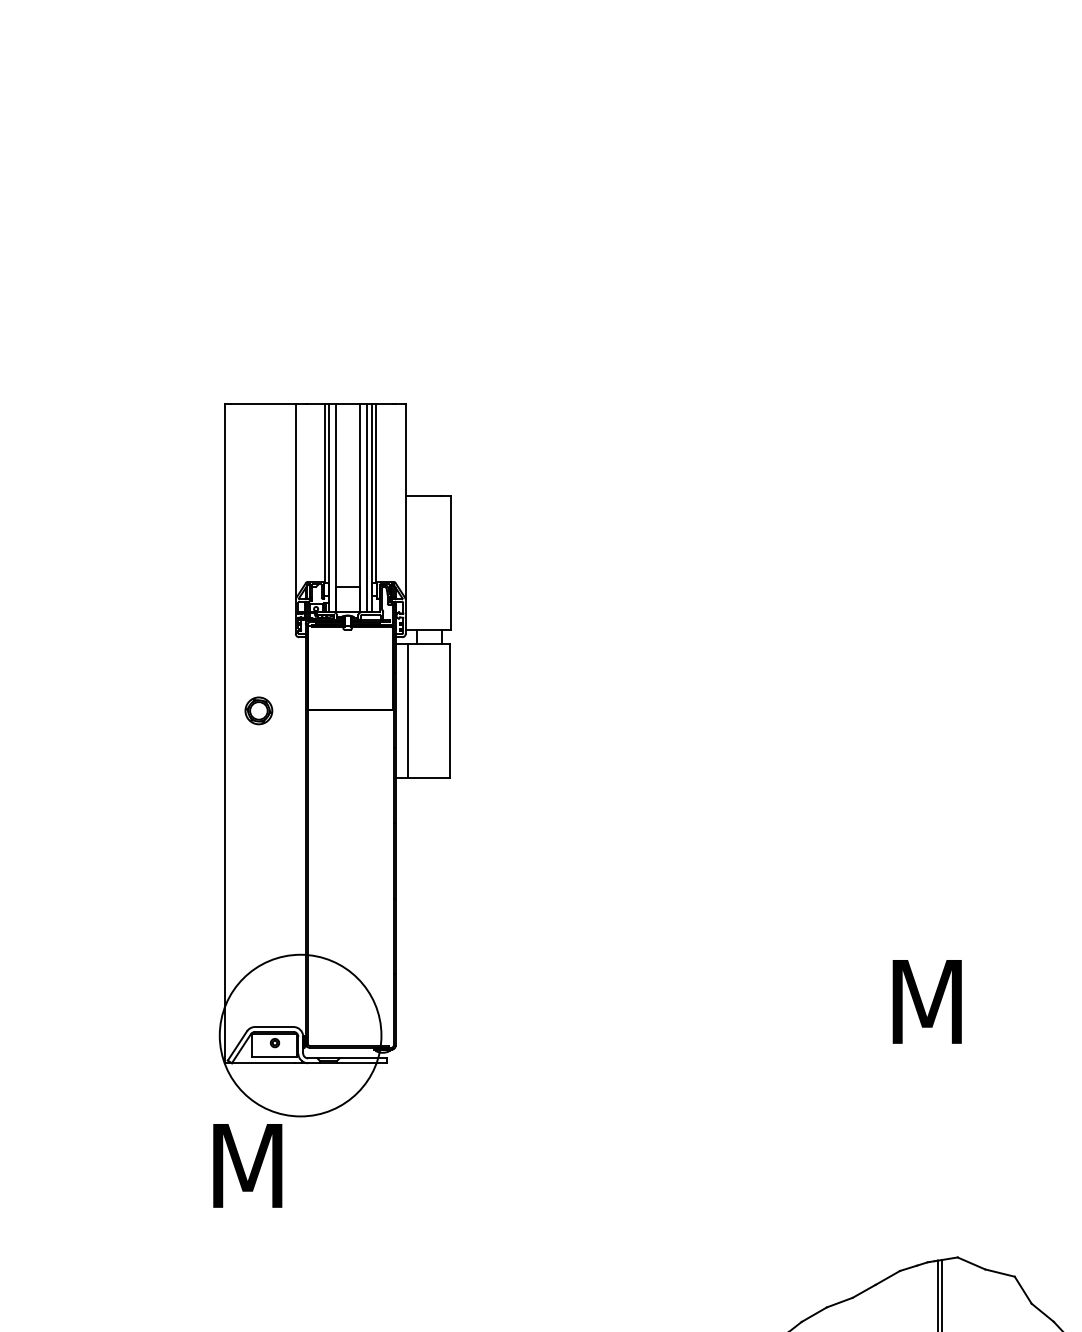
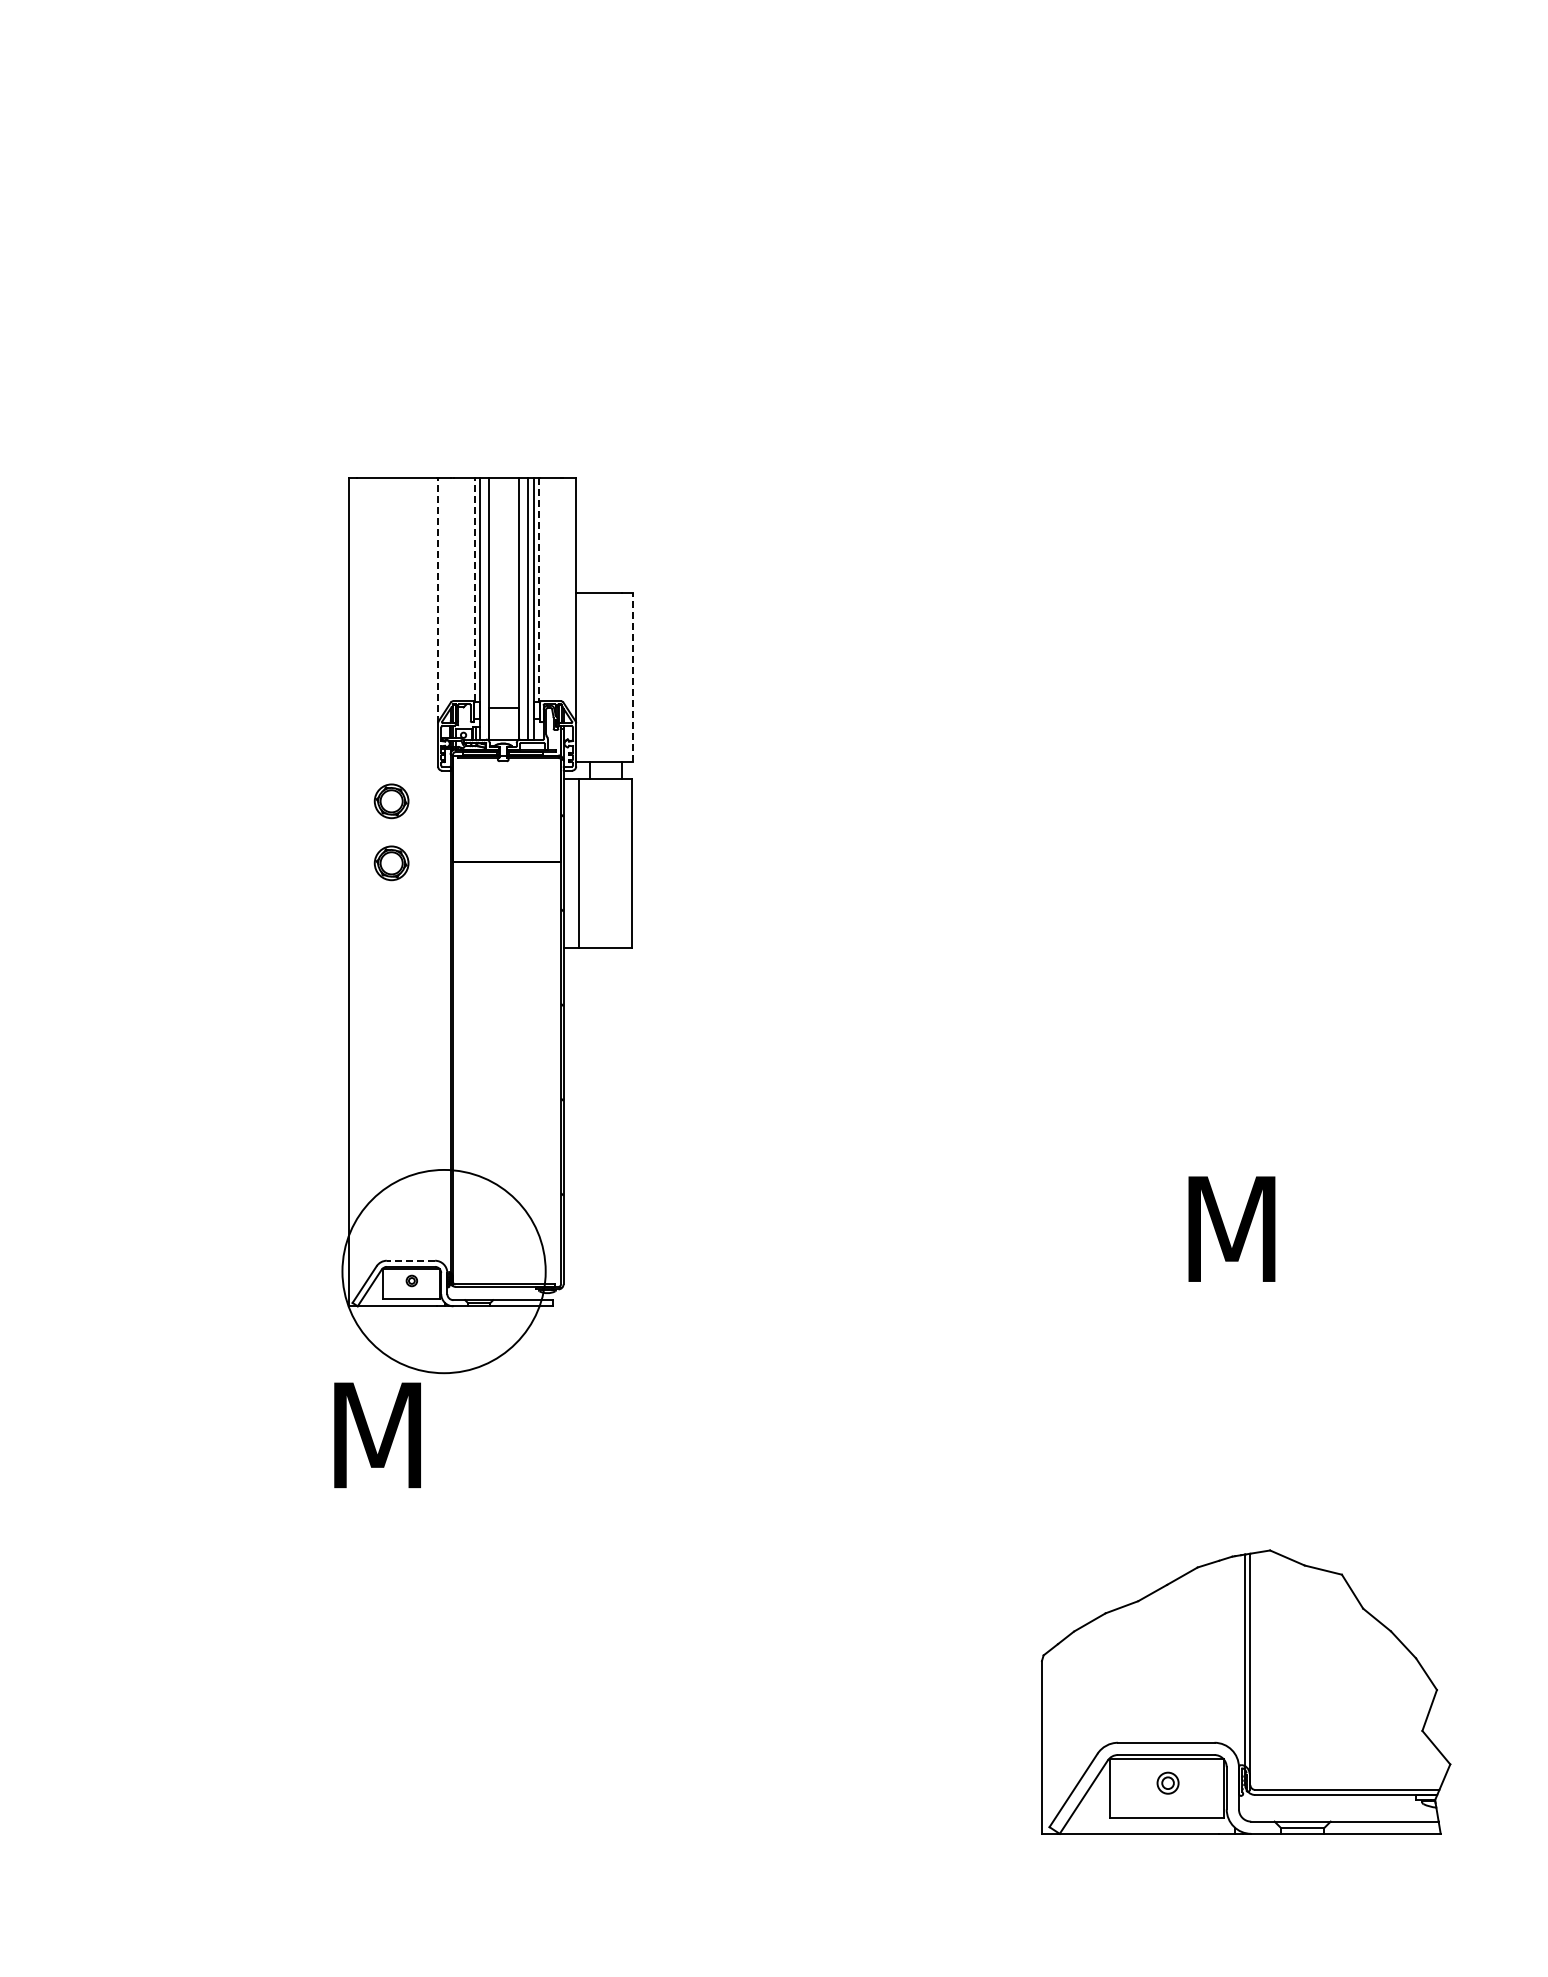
line: (324, 493) -> (474, 589), solid -> dashed
line: (376, 493) -> (539, 589), solid -> dashed
line: (296, 501) -> (438, 600), solid -> dashed
line: (450, 563) -> (632, 677), solid -> dashed
part: (258, 661) -> (391, 801), added
line: (273, 1026) -> (410, 1260), solid -> dashed

